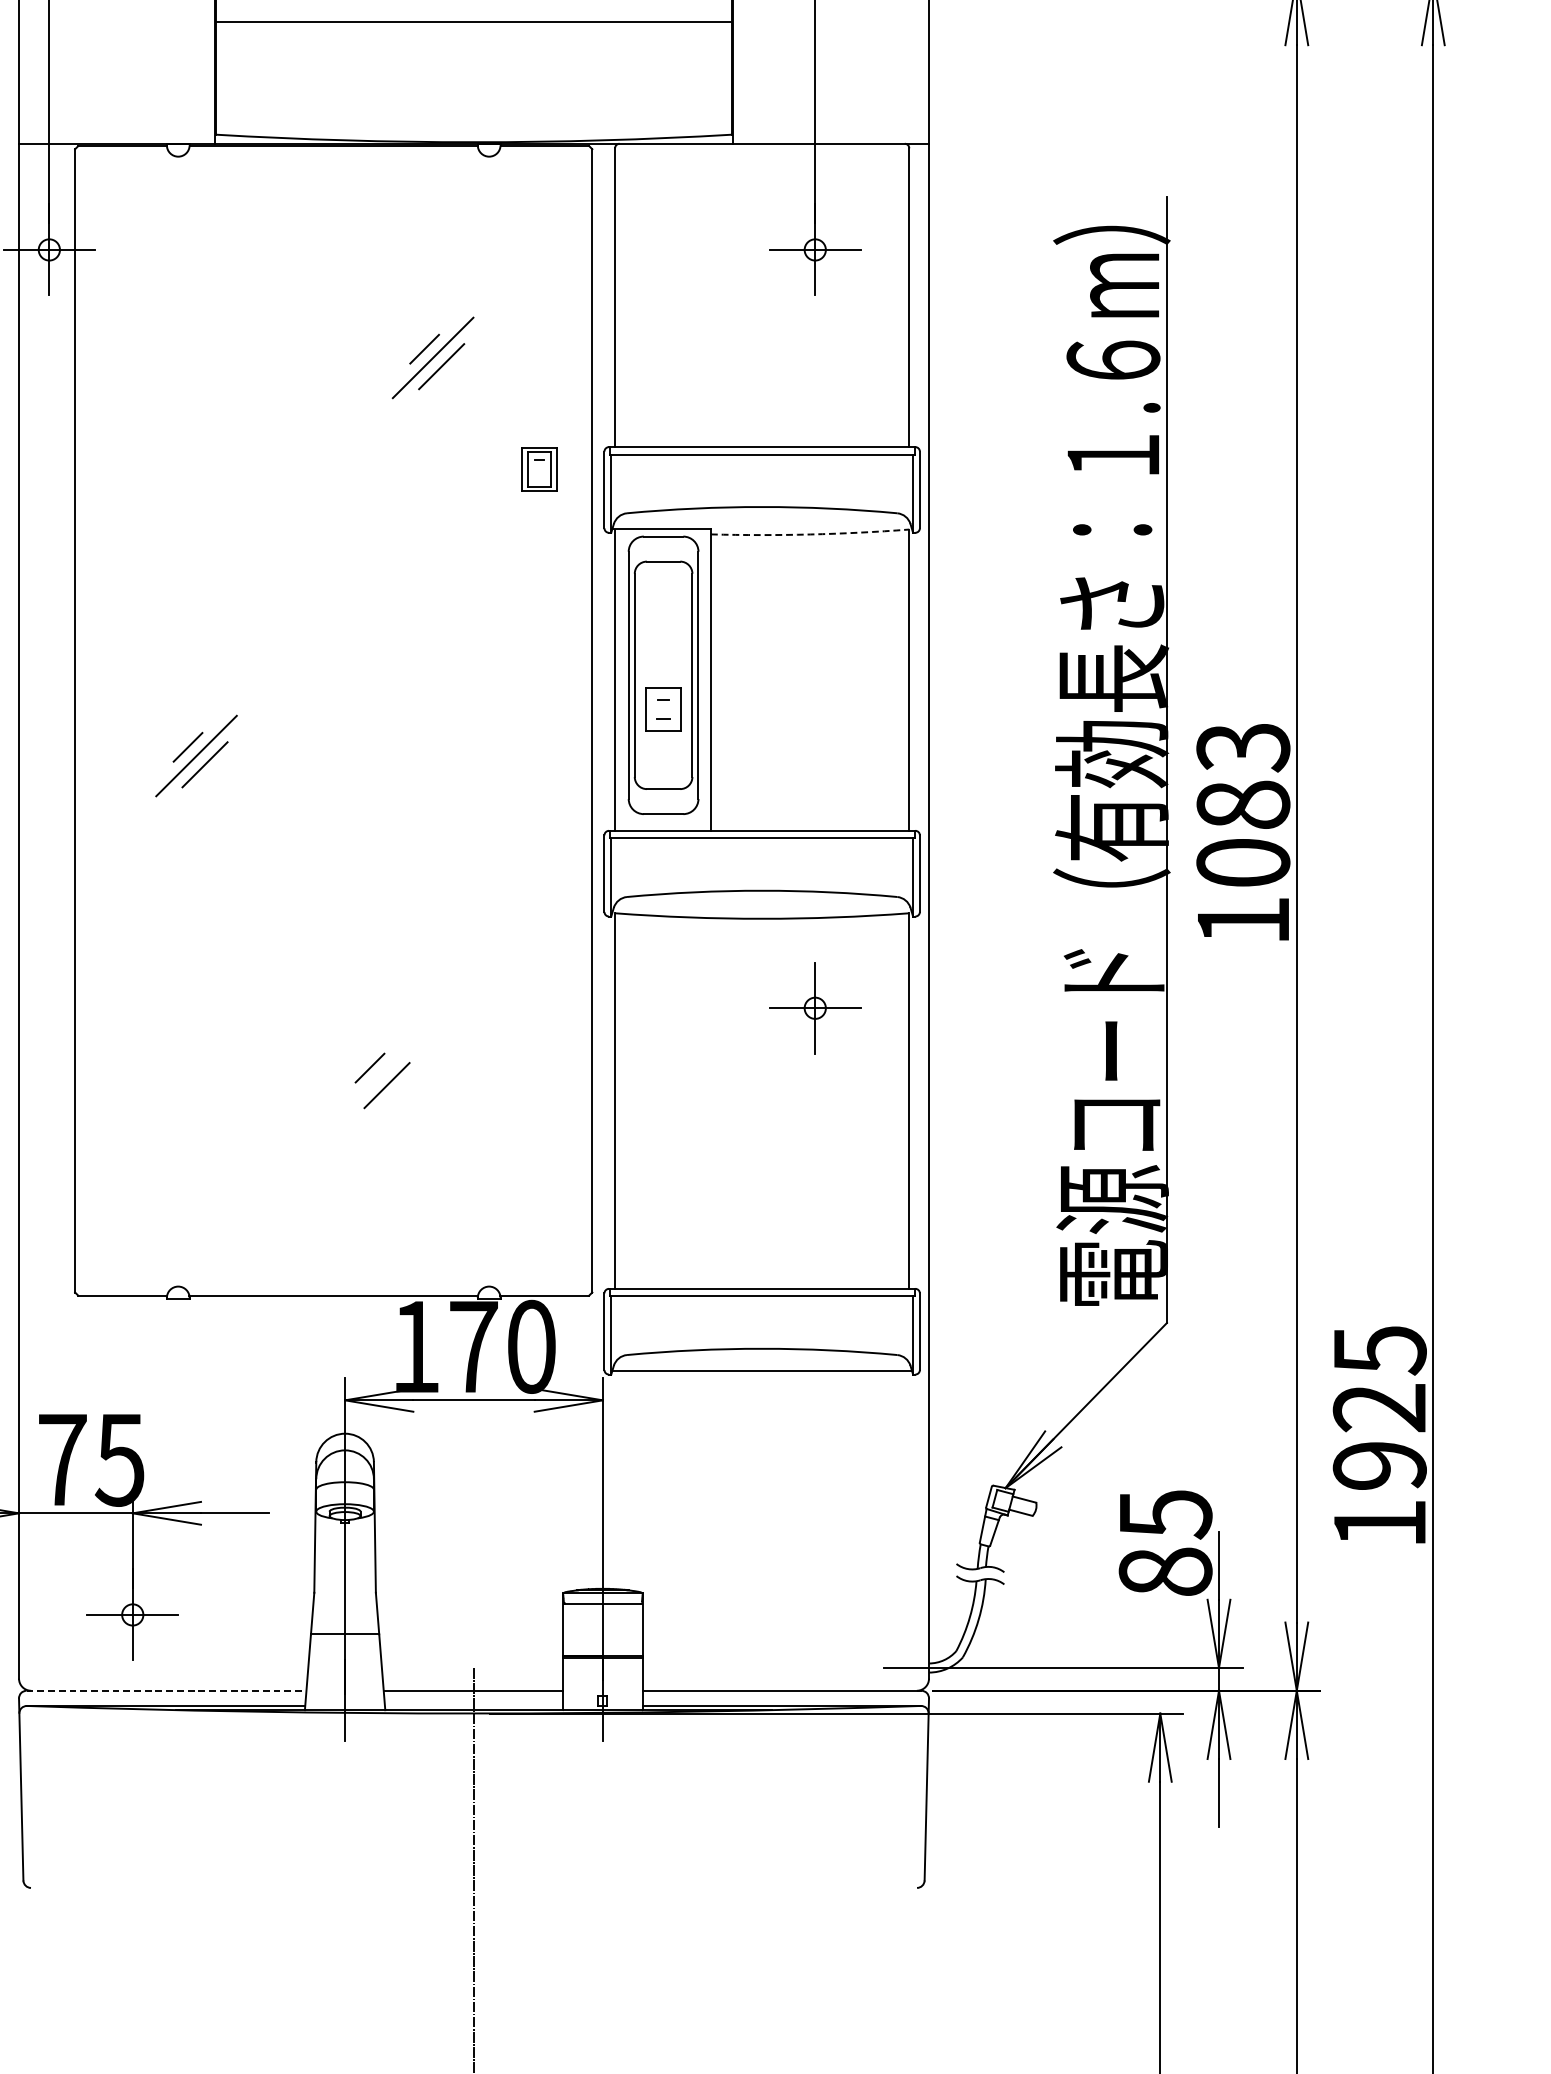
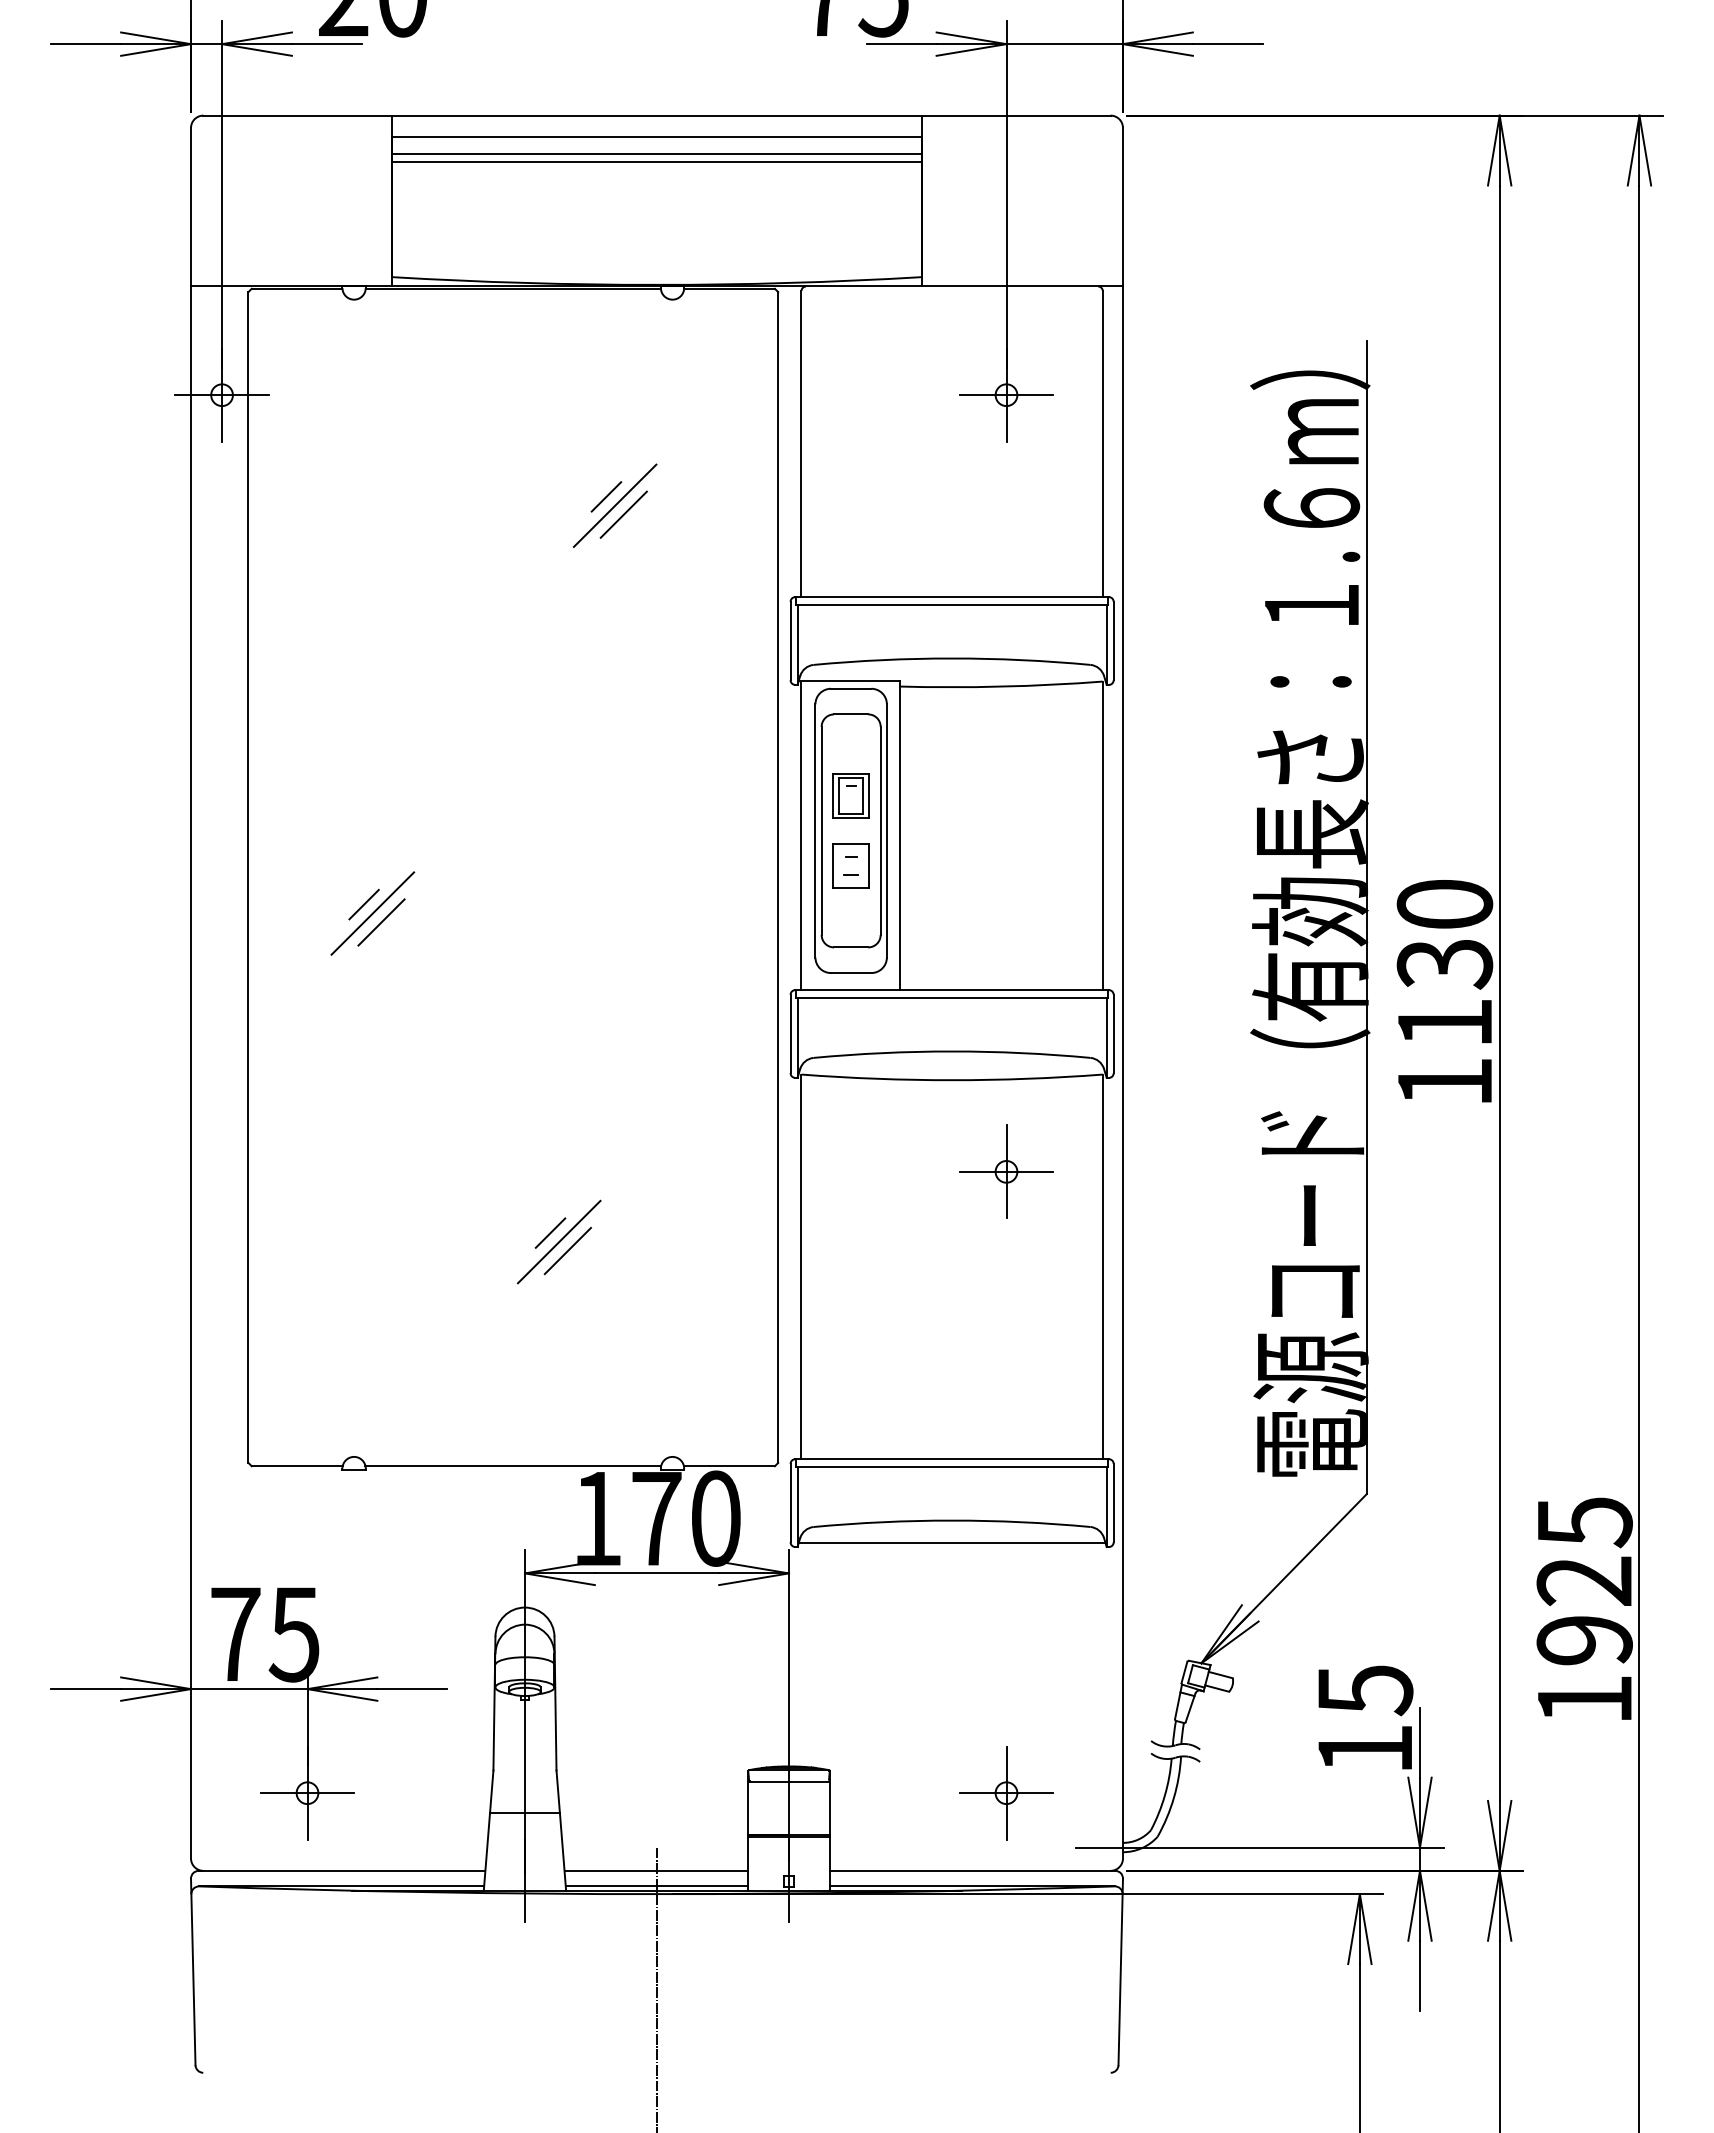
line: (473, 14) -> (656, 154), added
part: (538, 468) -> (850, 795), moved
arc: (810, 534) -> (1001, 686), dashed -> solid
text: (1242, 804) -> (1444, 963), 1083 -> 1130
line: (377, 1076) -> (558, 1241), added
text: (1165, 1571) -> (1365, 1748), 85 -> 15
part: (815, 1615) -> (1006, 1793), added
line: (166, 1690) -> (342, 1870), dashed -> solid
line: (473, 1706) -> (656, 1886), added

